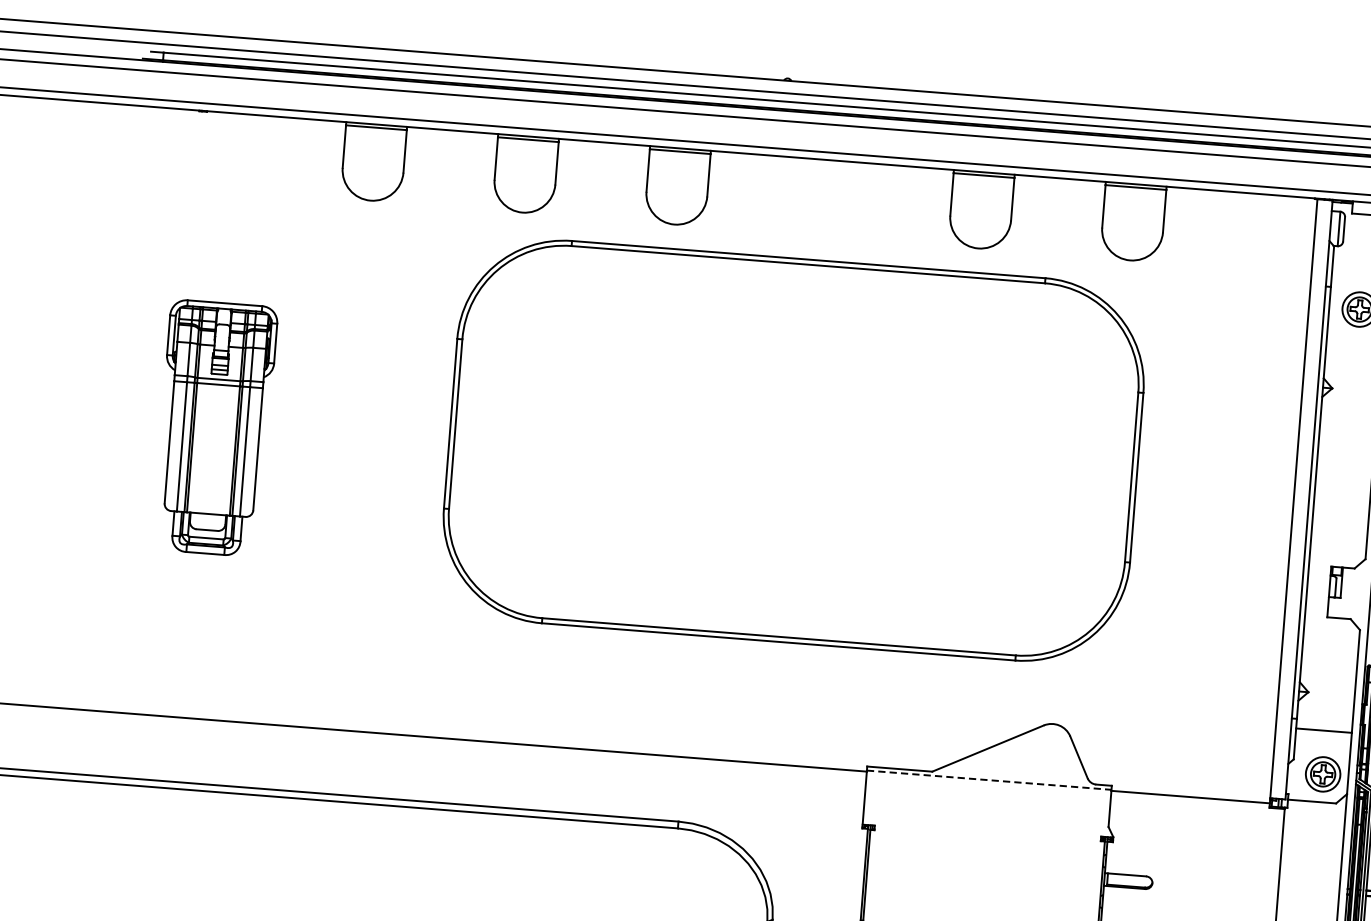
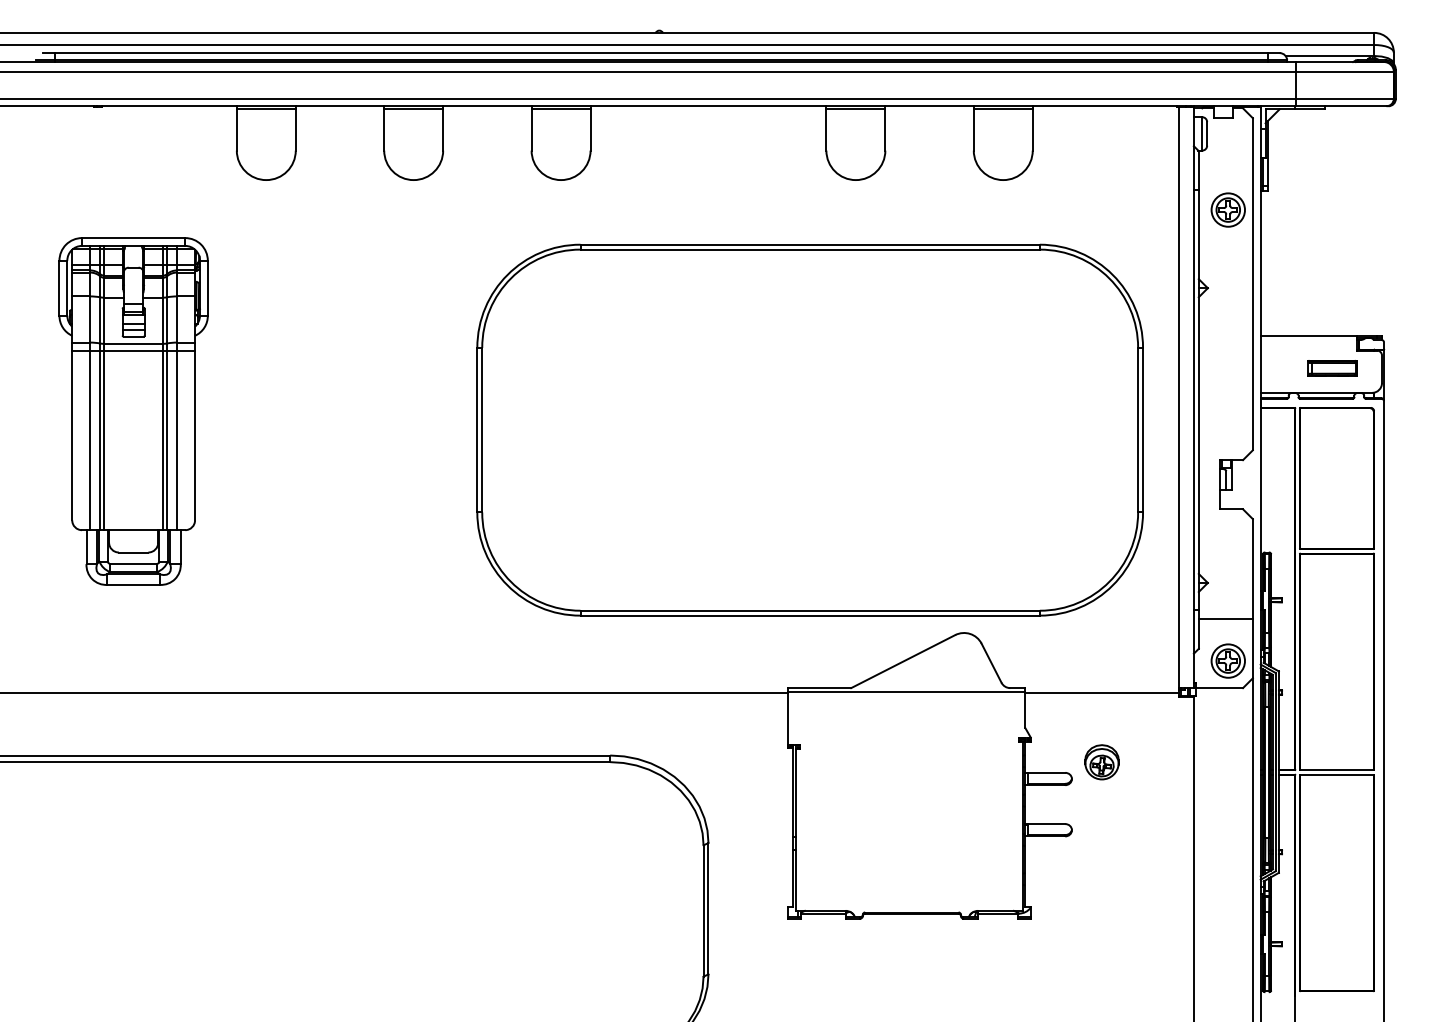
part: (215, 428) -> (133, 411), size x1.43
part: (793, 450) -> (809, 429), moved
line: (988, 780) -> (906, 692), dashed -> solid
part: (1184, 868) -> (1101, 762), added

